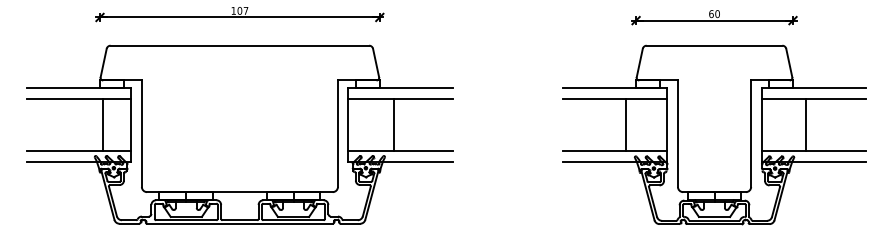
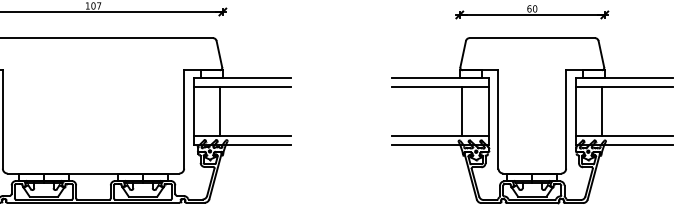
line: (394, 124) -> (220, 110), moved
line: (625, 124) -> (461, 110), moved
line: (806, 124) -> (602, 110), moved

